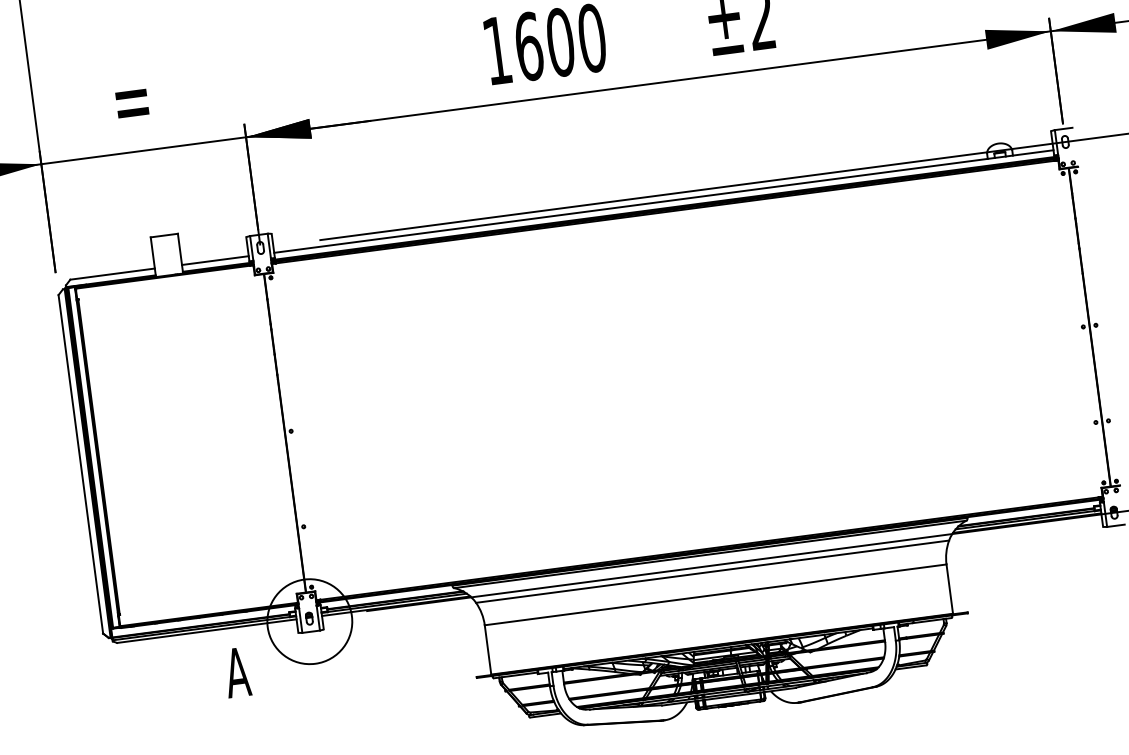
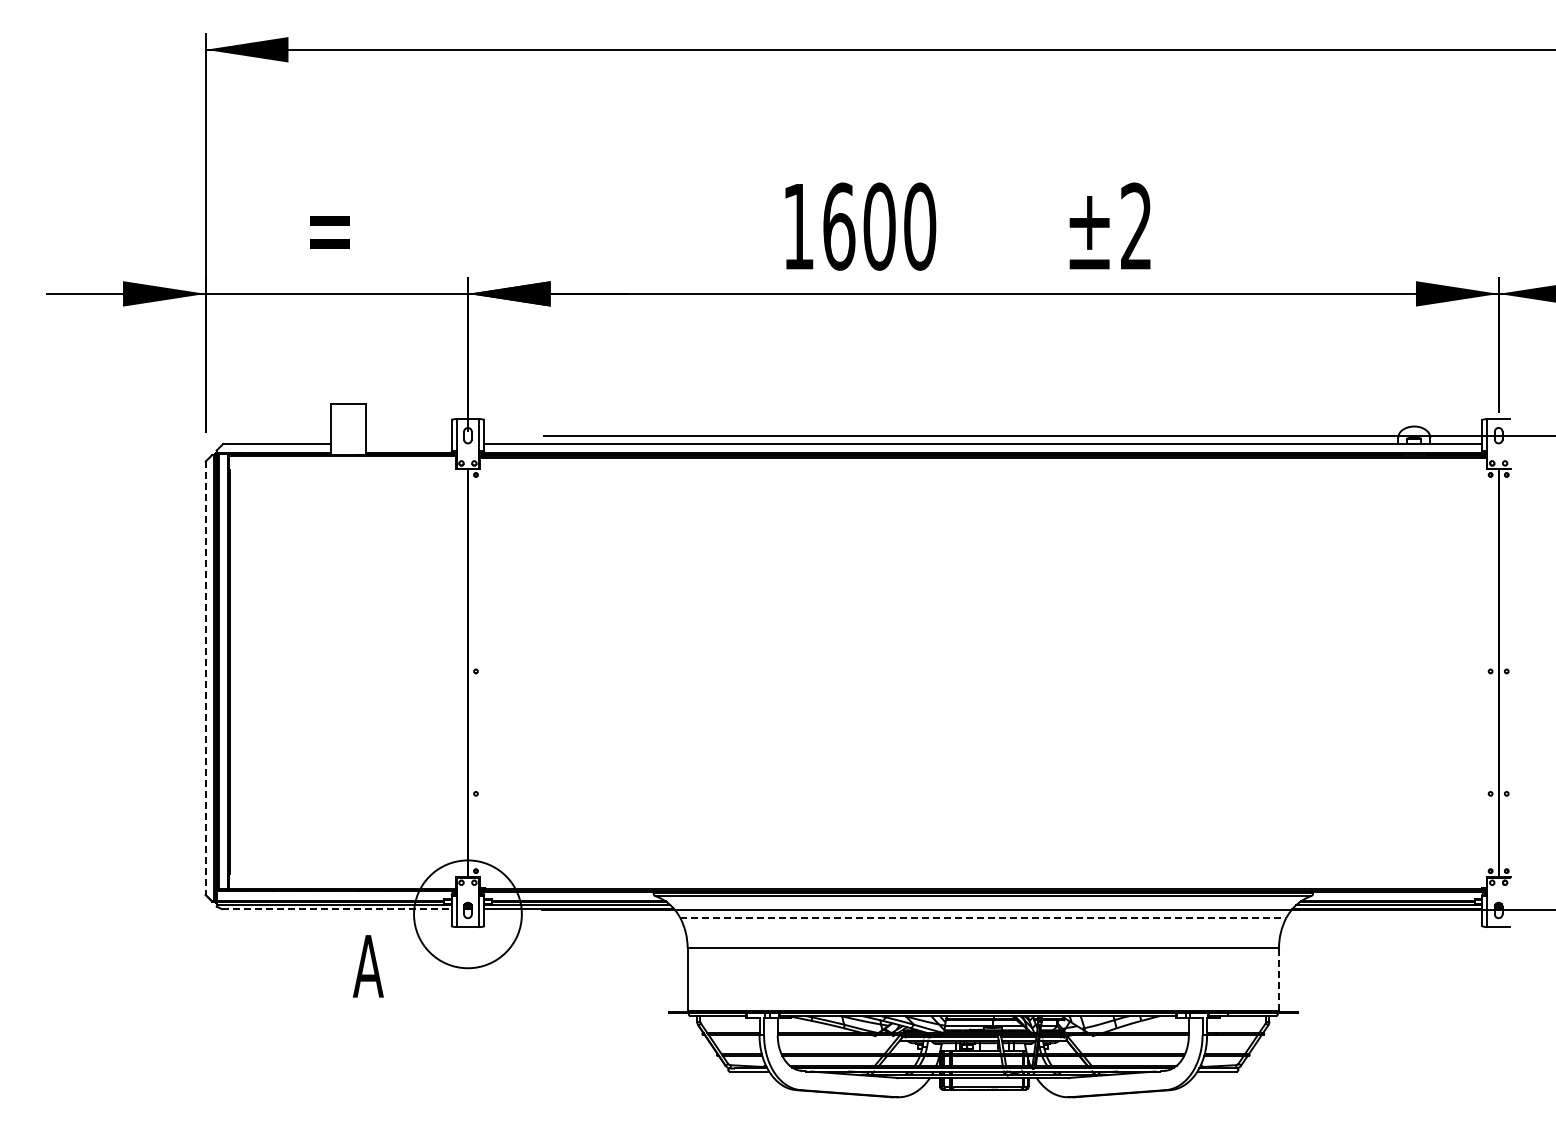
line: (215, 260) -> (408, 444), removed
line: (80, 464) -> (205, 678), solid -> dashed
line: (712, 571) -> (983, 918), solid -> dashed
line: (950, 589) -> (1279, 979), solid -> dashed
line: (206, 631) -> (336, 909), solid -> dashed

